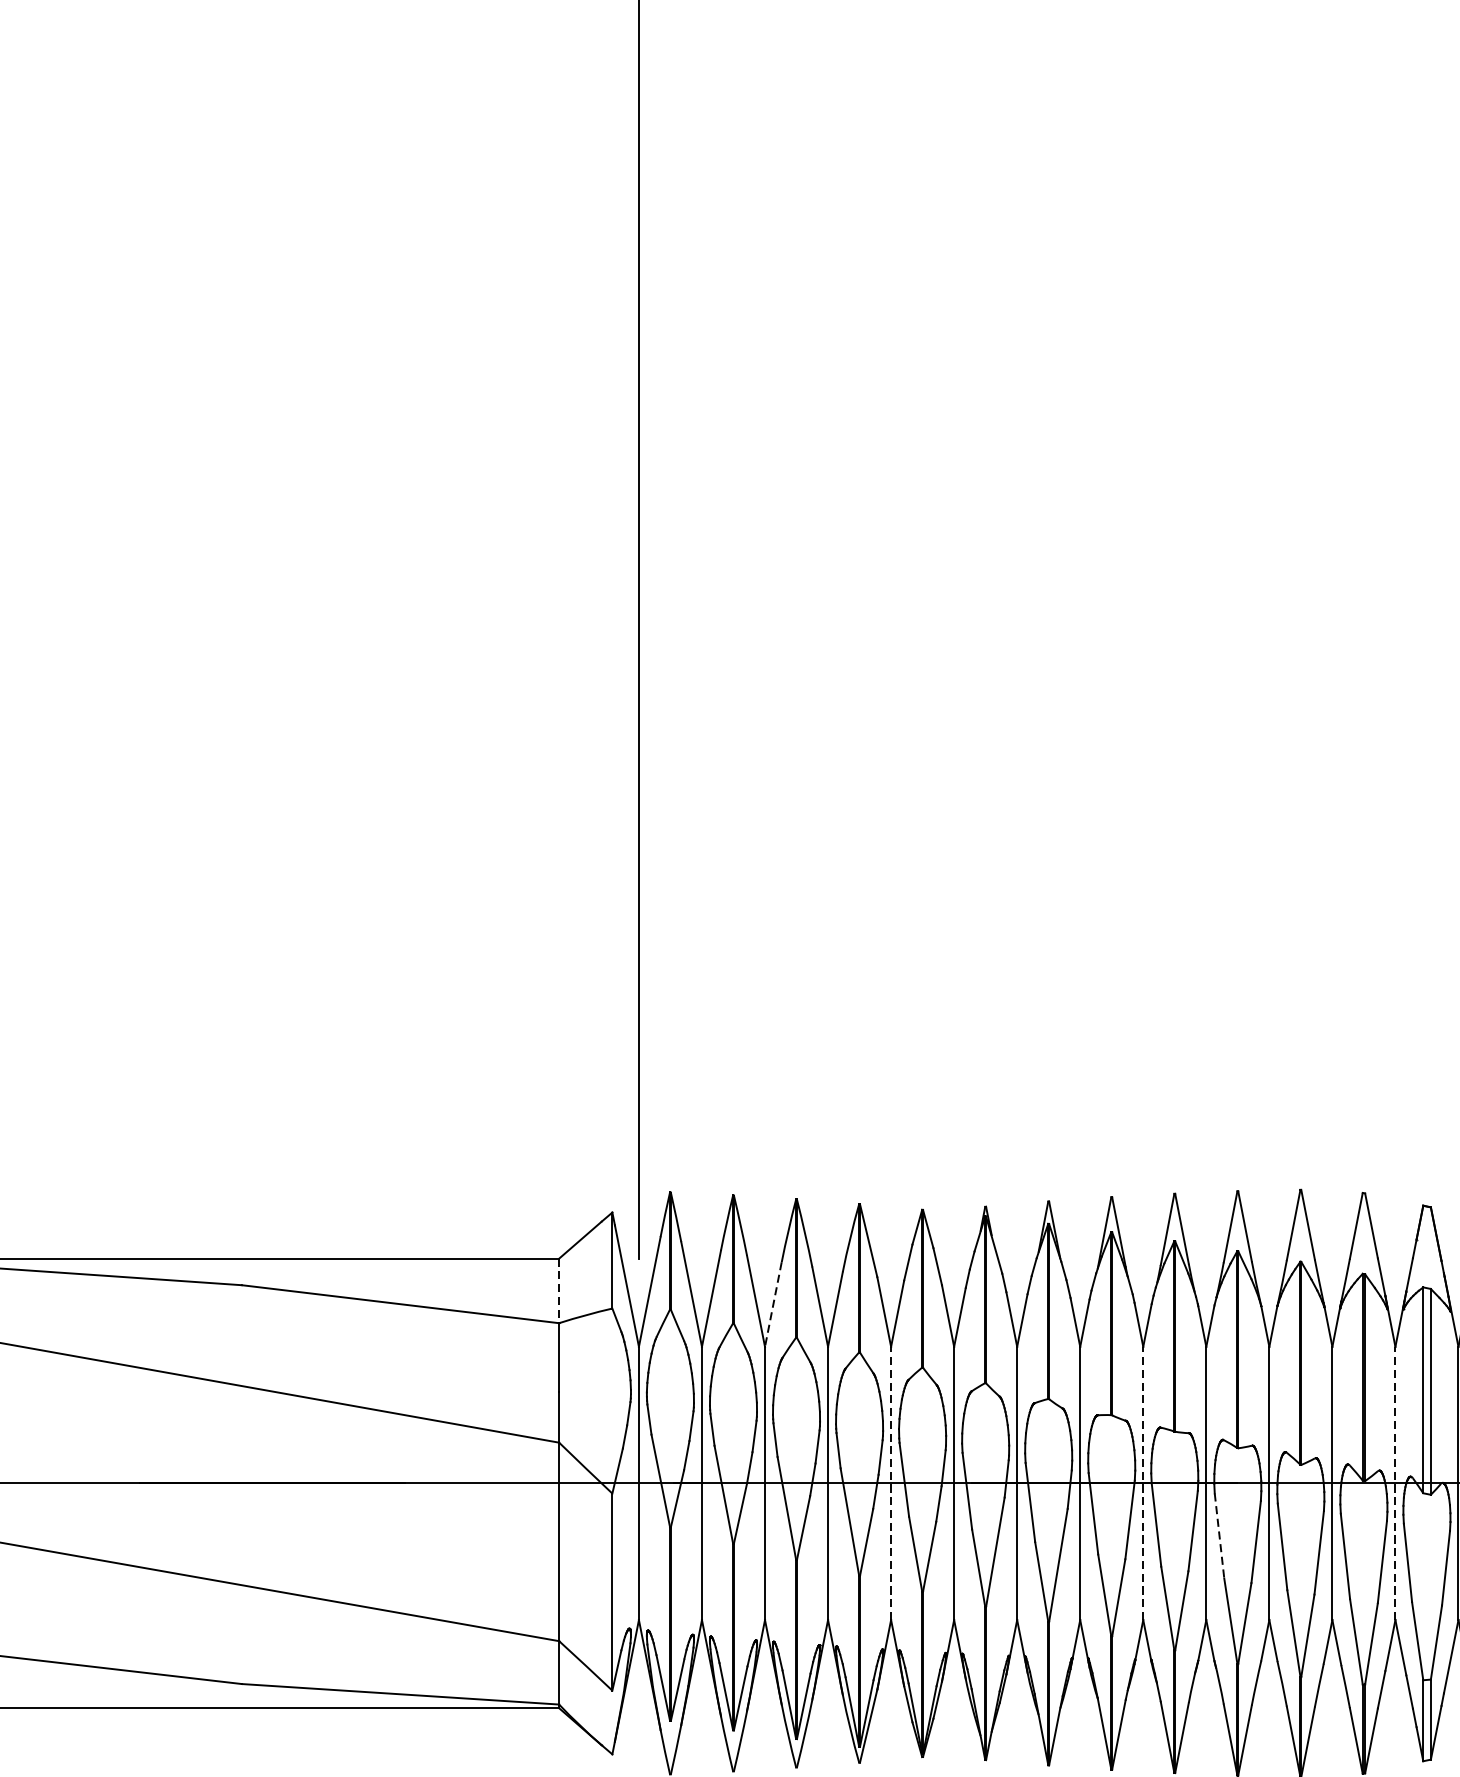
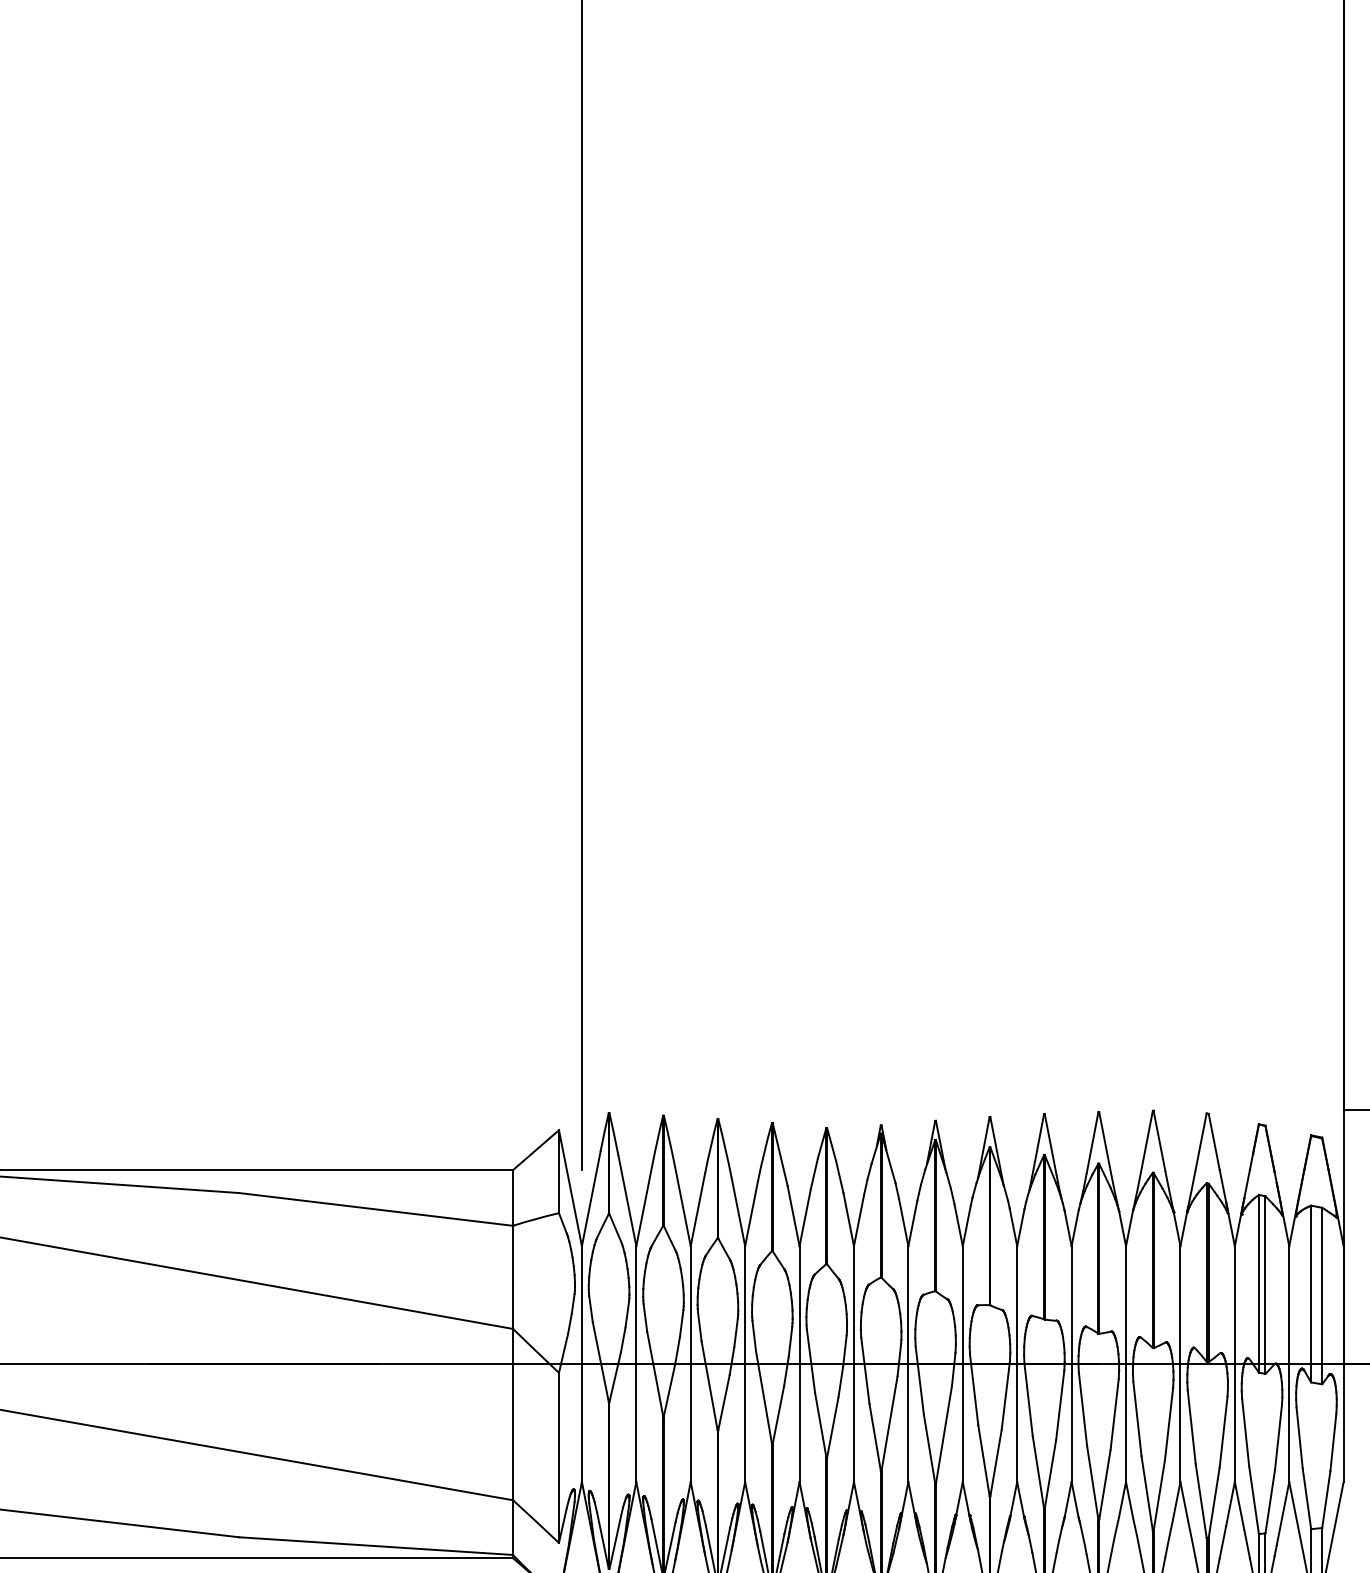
line: (559, 1290) -> (513, 1197), dashed -> solid
line: (772, 1305) -> (697, 1210), dashed -> solid
line: (891, 1483) -> (799, 1364), dashed -> solid
line: (1143, 1483) -> (1017, 1364), dashed -> solid
line: (1395, 1483) -> (1234, 1364), dashed -> solid
line: (1220, 1536) -> (1083, 1409), dashed -> solid

